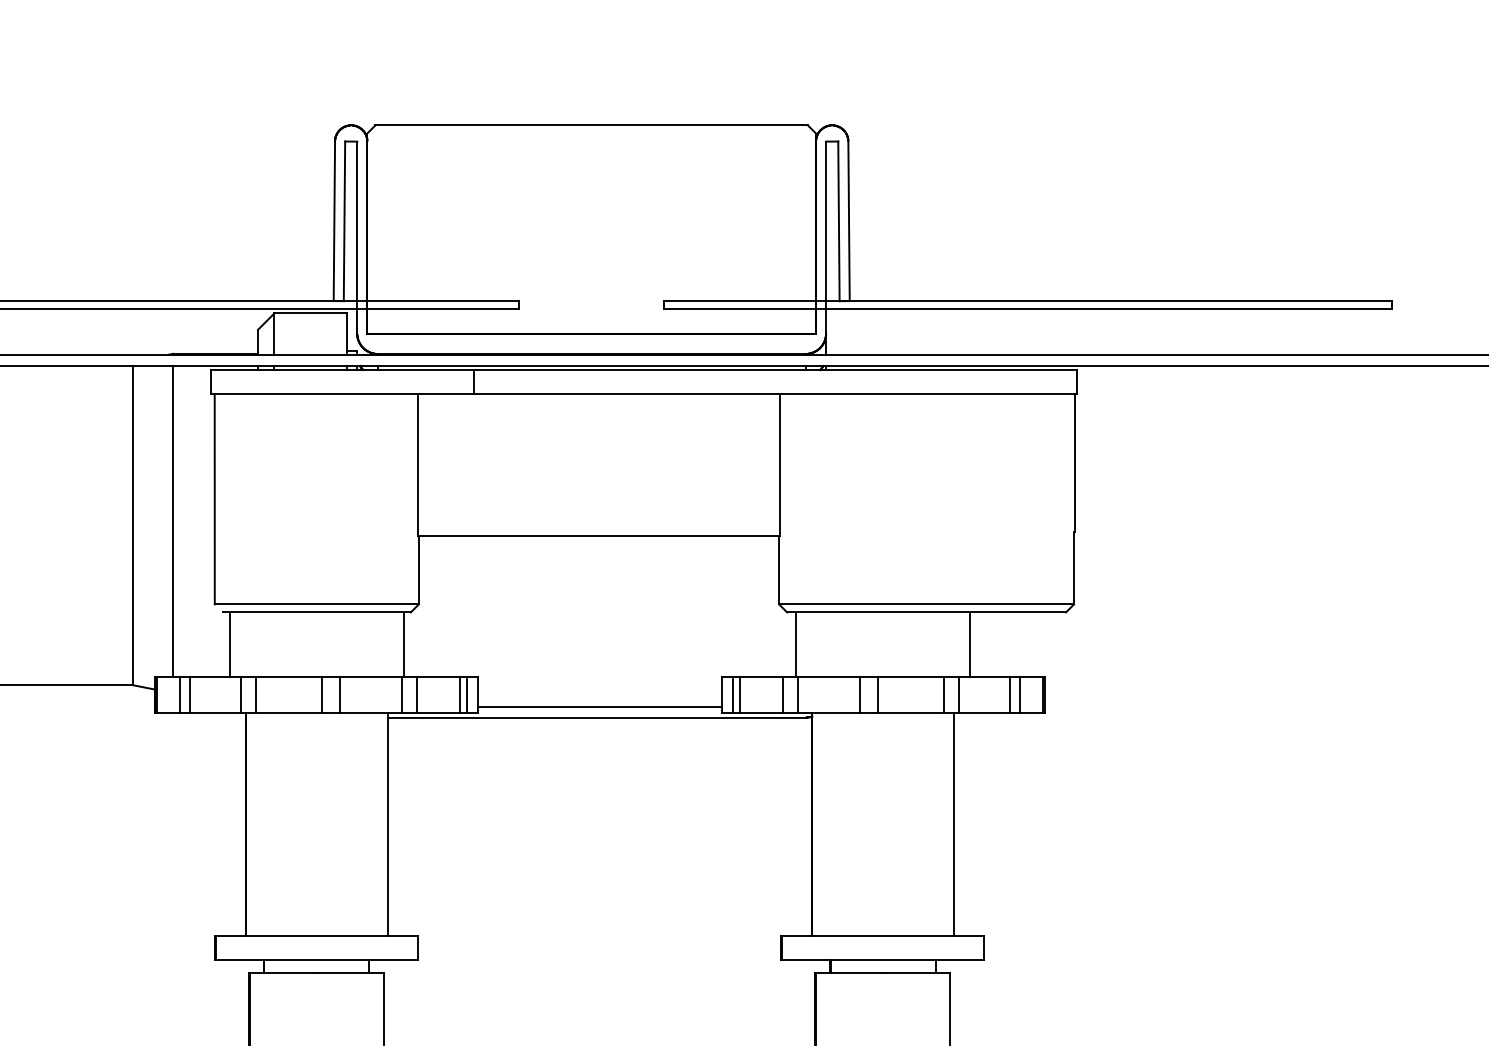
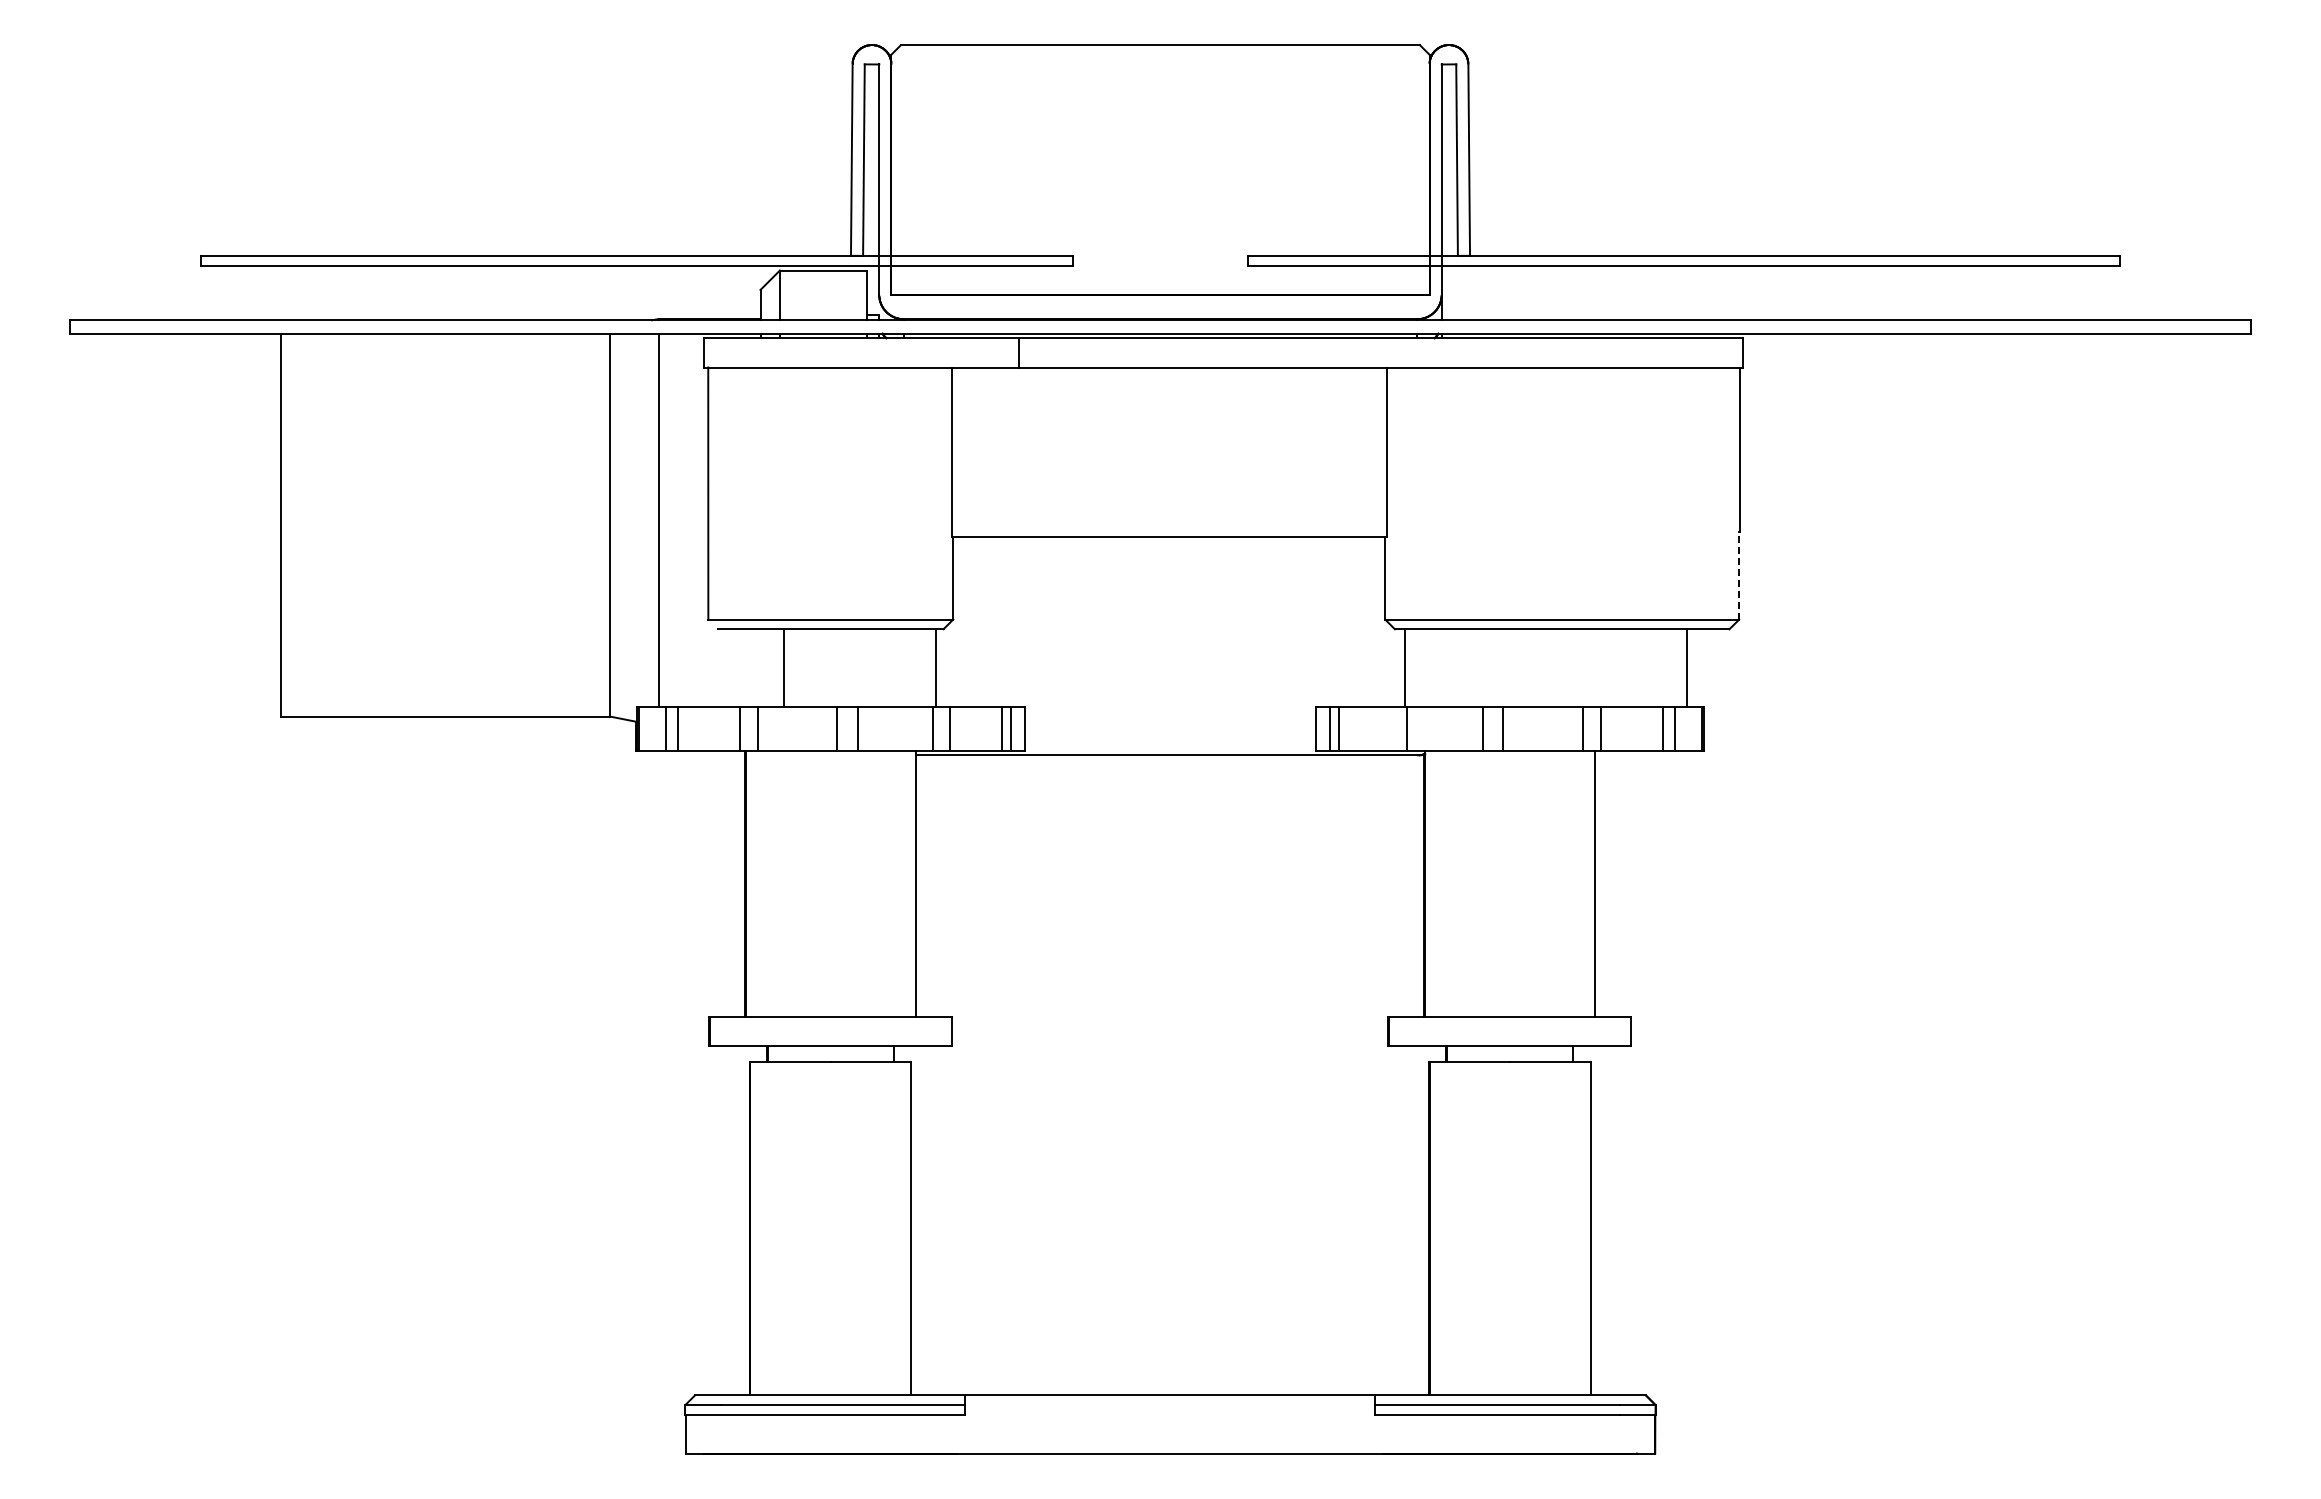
line: (1074, 567) -> (1739, 575), solid -> dashed
line: (229, 644) -> (784, 667), moved
line: (970, 644) -> (1686, 667), moved
line: (783, 695) -> (1390, 728), removed
line: (600, 707) -> (1170, 743), removed

